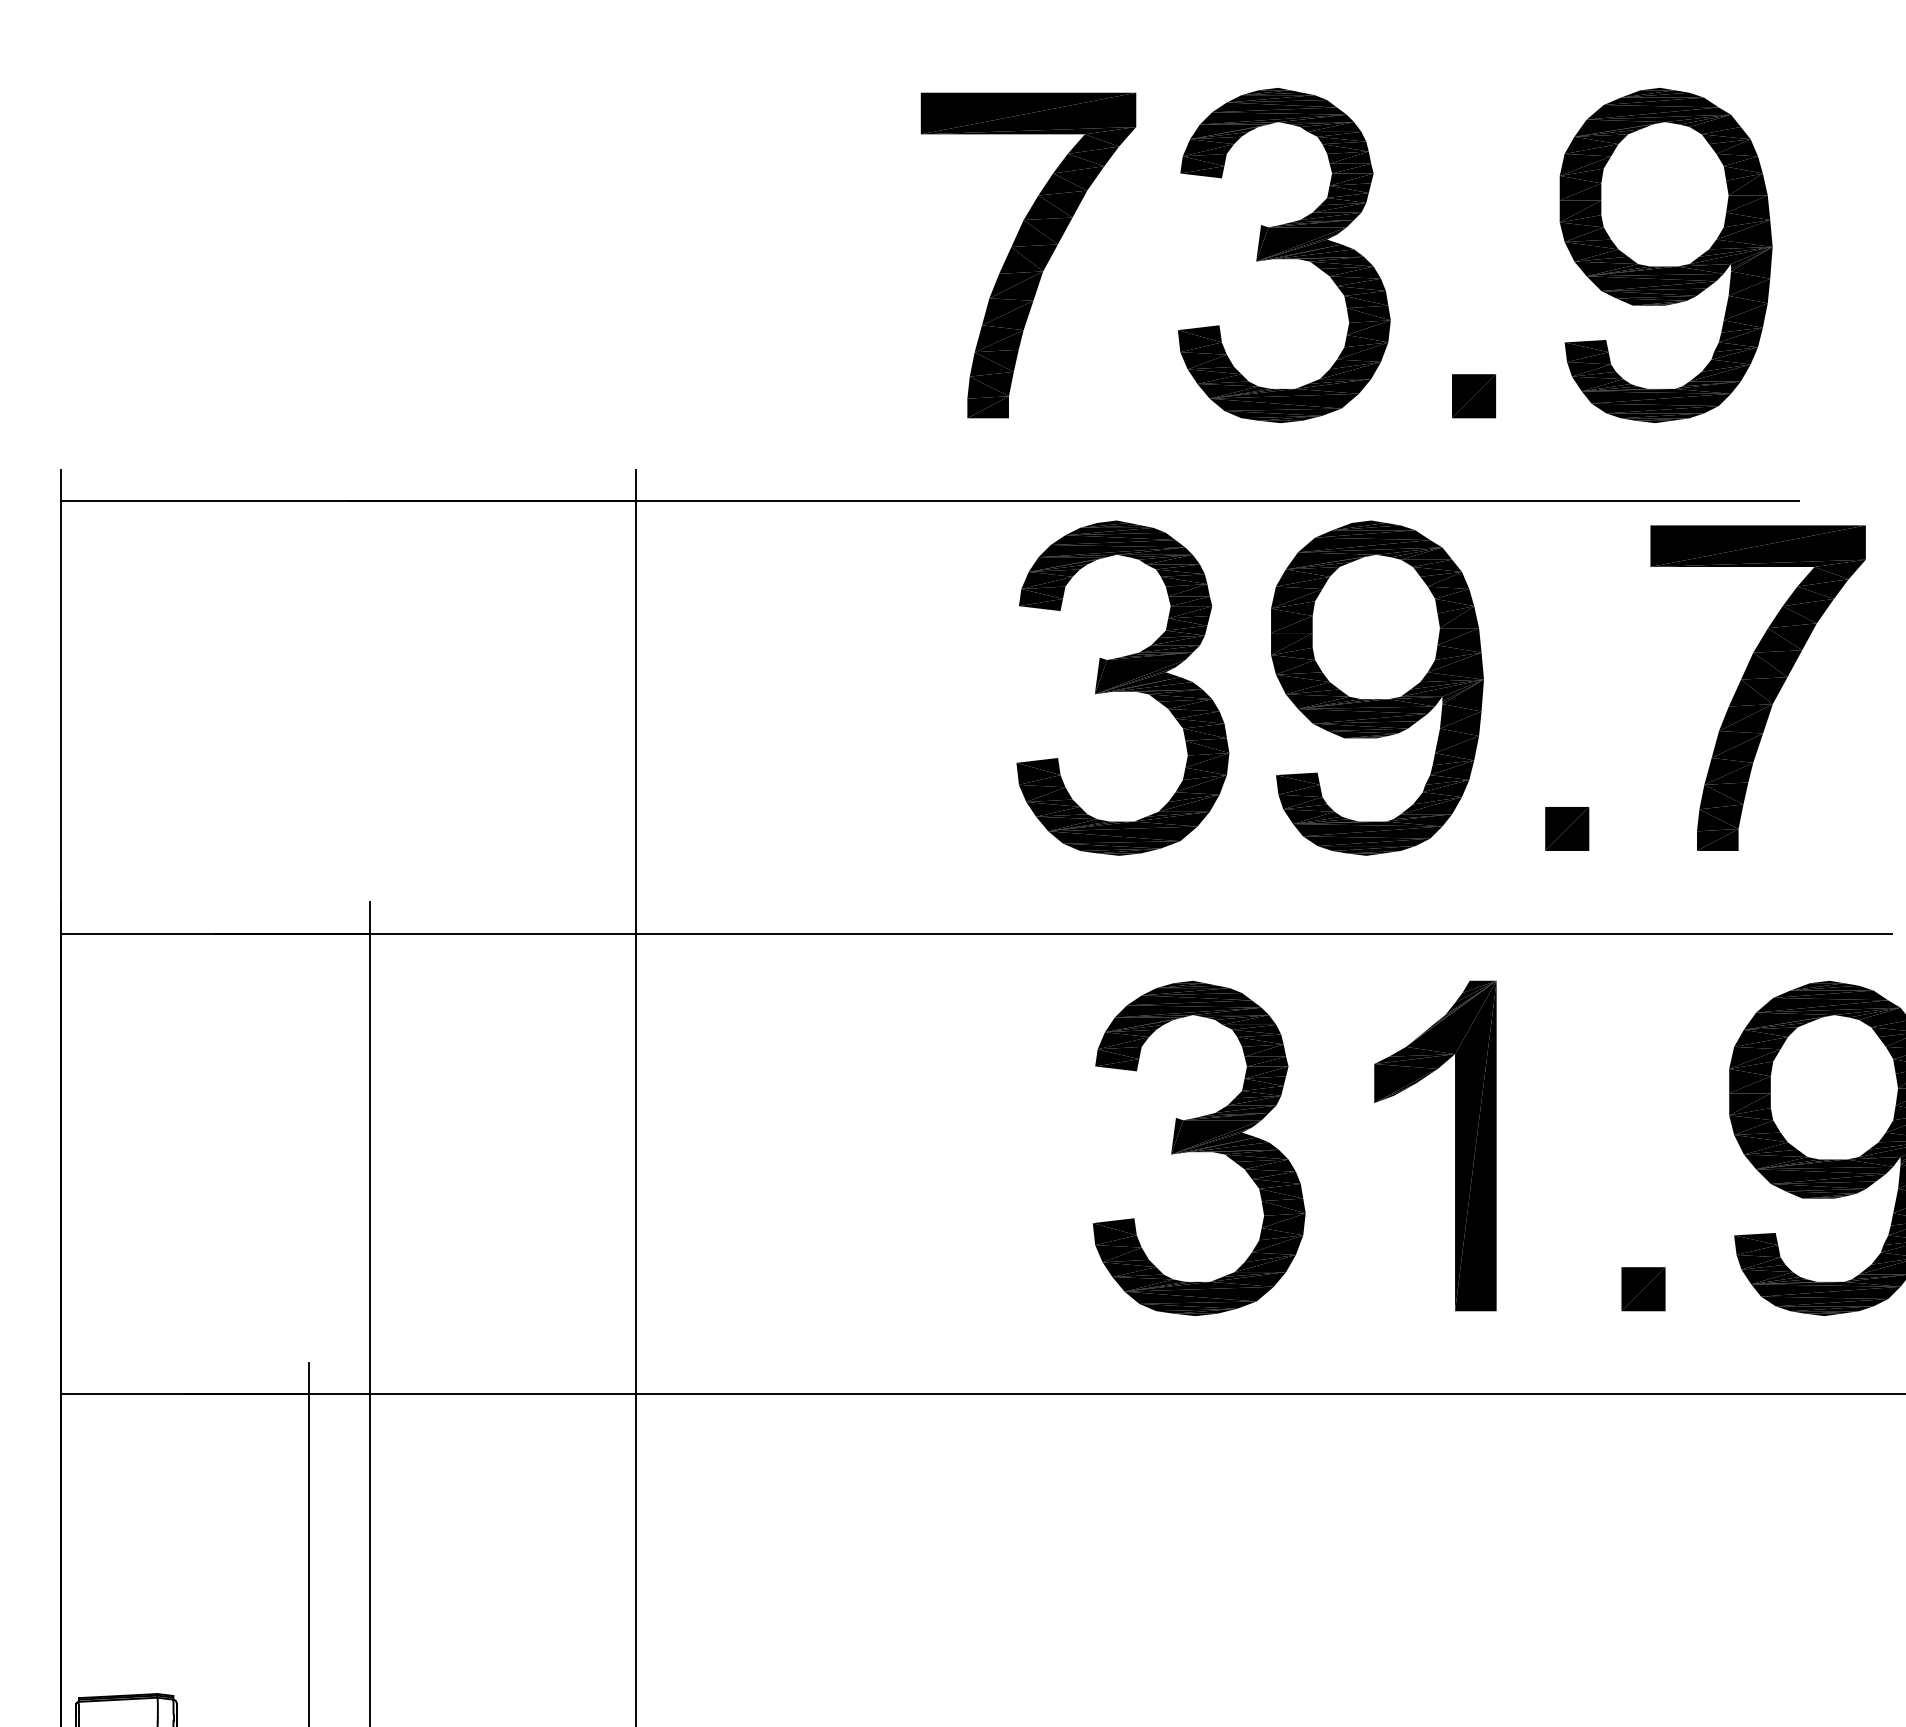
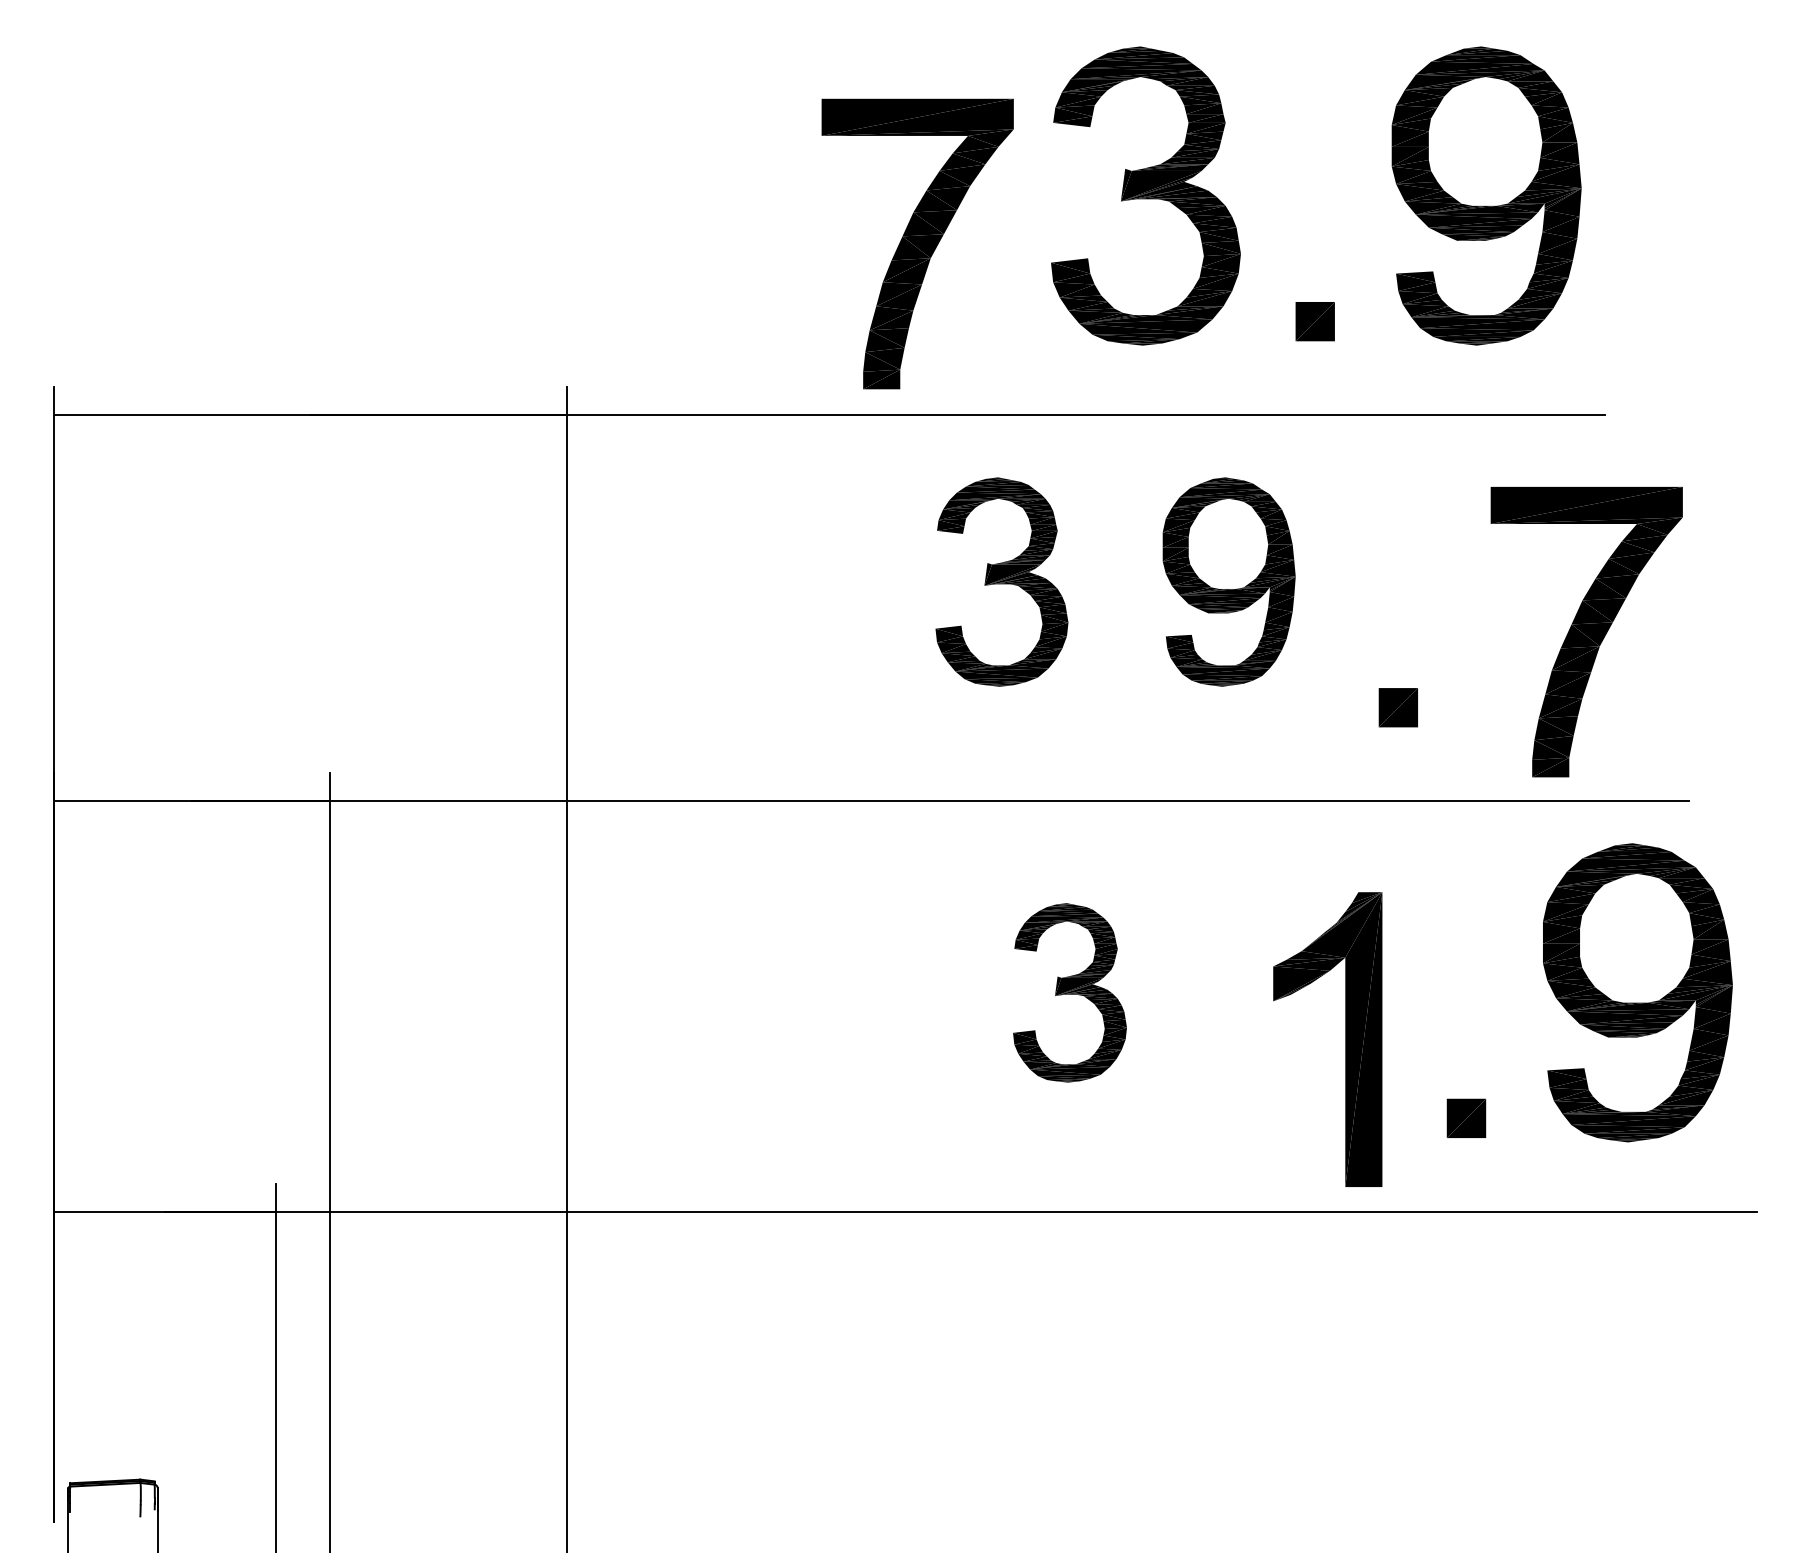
part: (1028, 254) -> (917, 243), moved
part: (1122, 687) -> (1001, 581), size x0.7
part: (1377, 687) -> (1229, 581), size x0.7
part: (1757, 688) -> (1586, 632), moved
part: (1455, 1145) -> (1345, 1039), moved
part: (1198, 1148) -> (1069, 992), size x0.6

